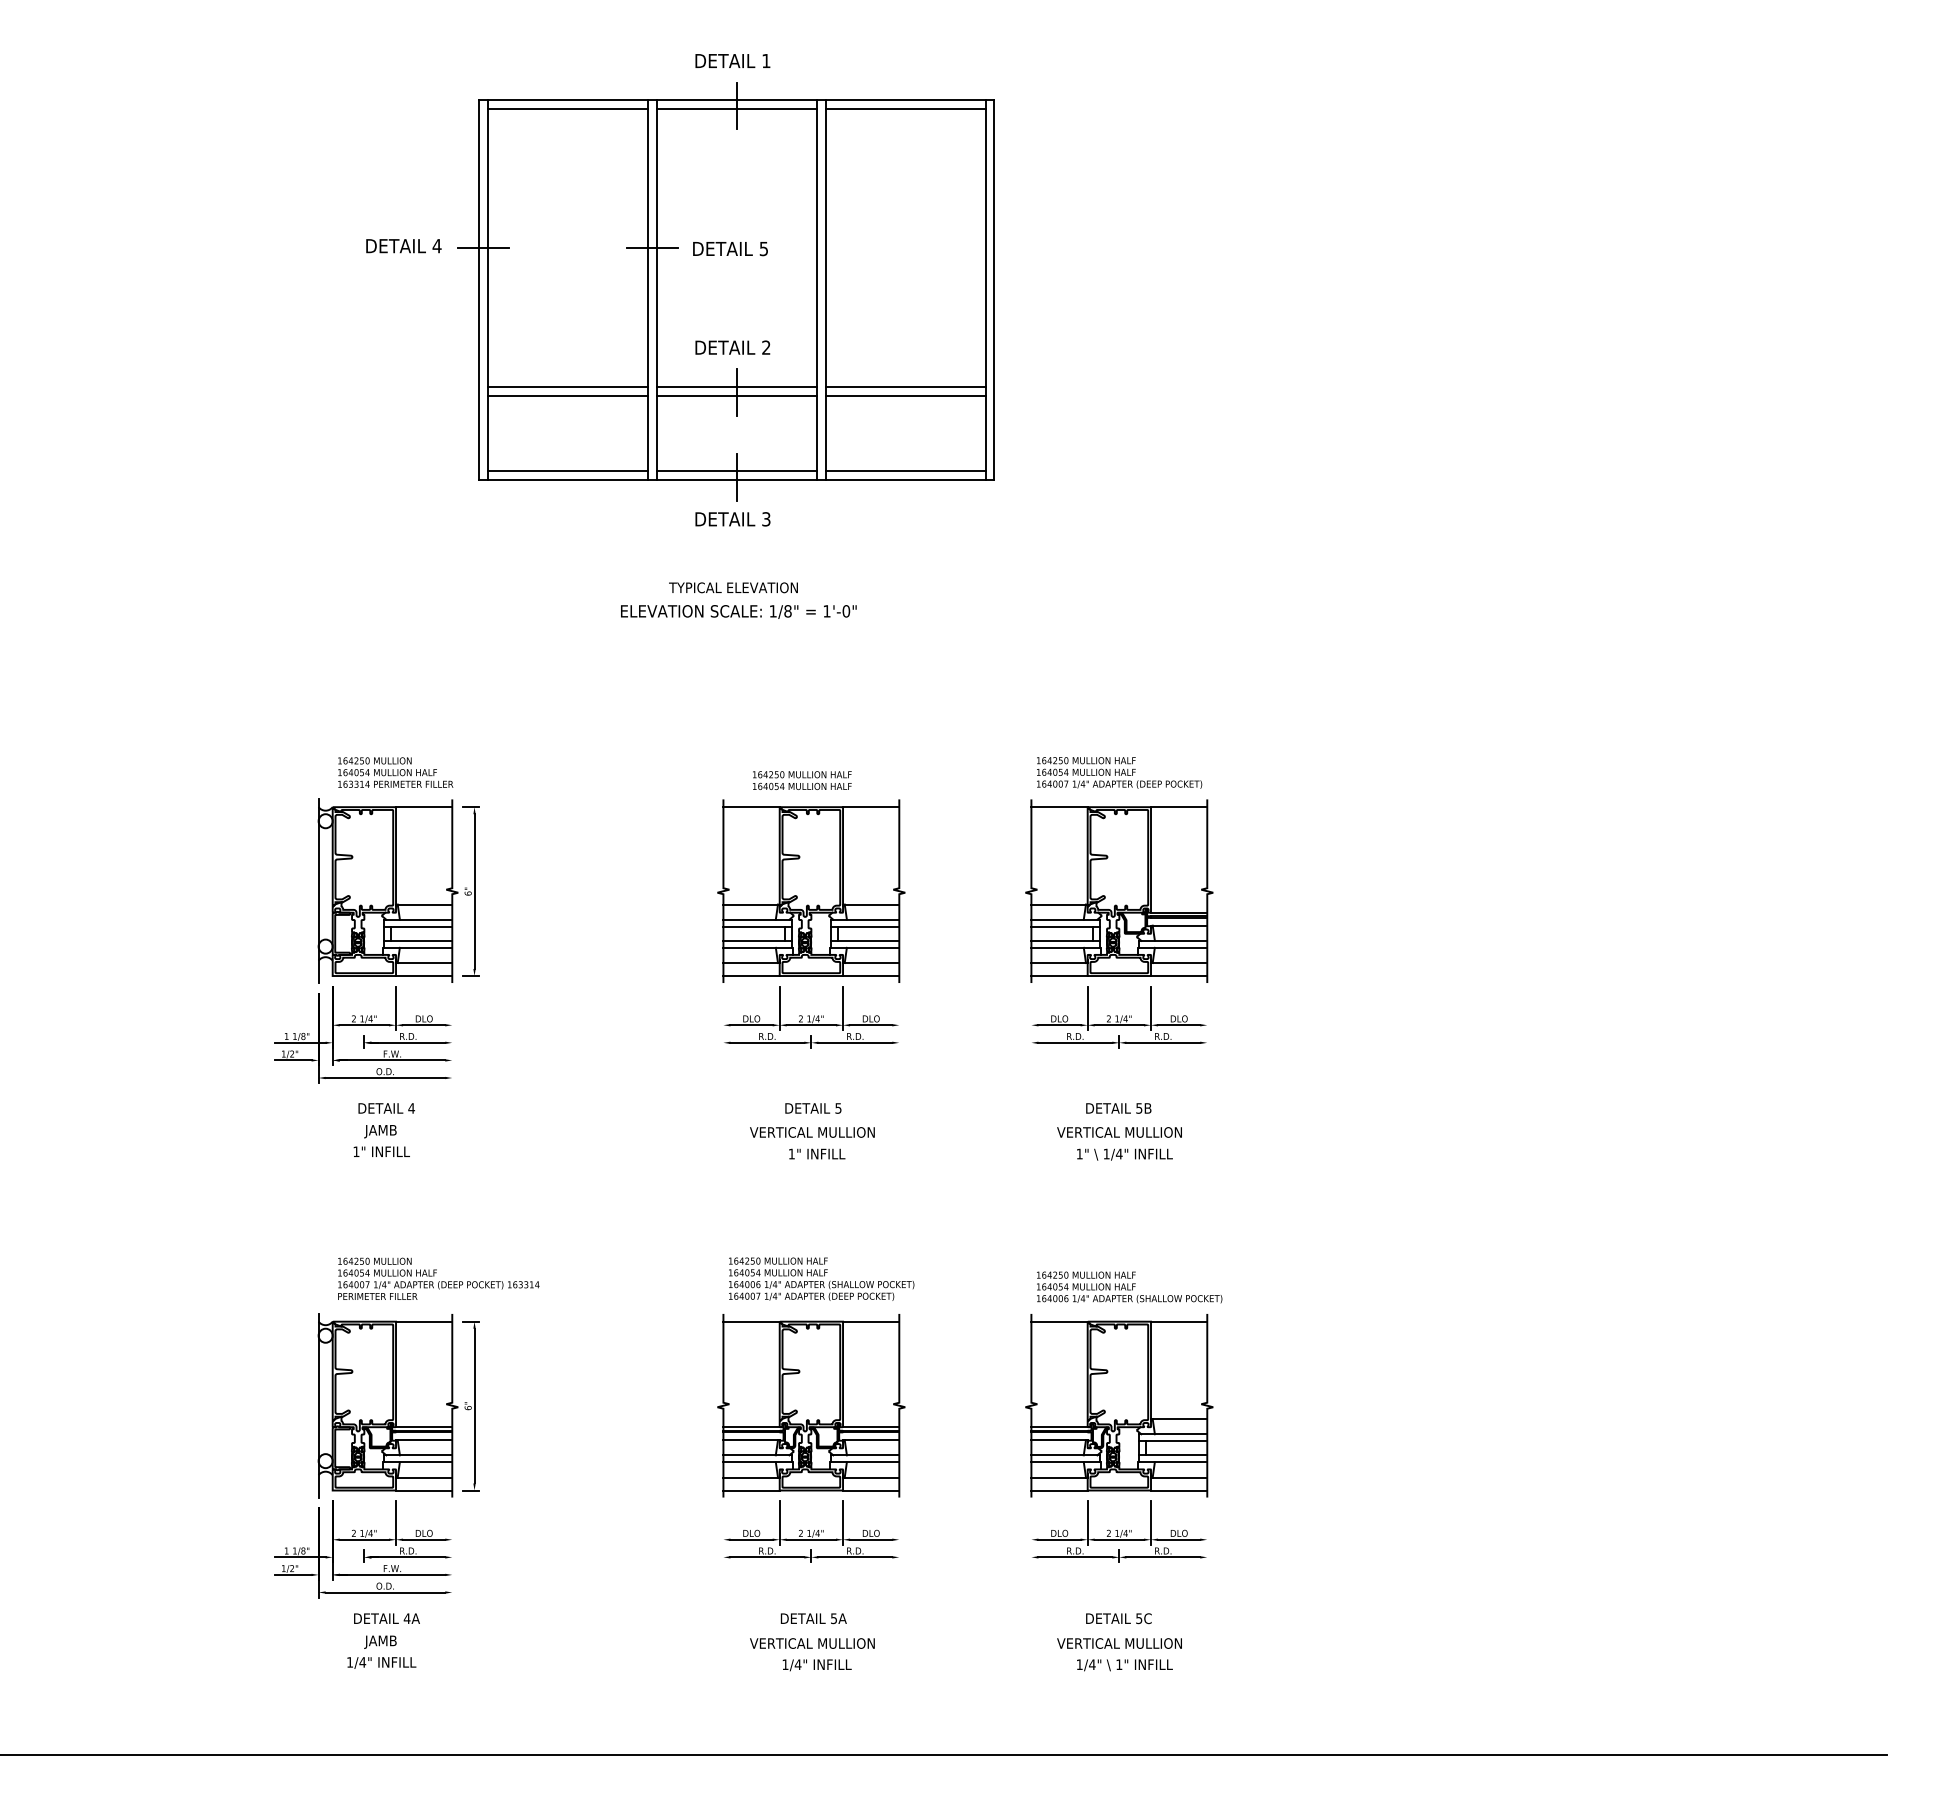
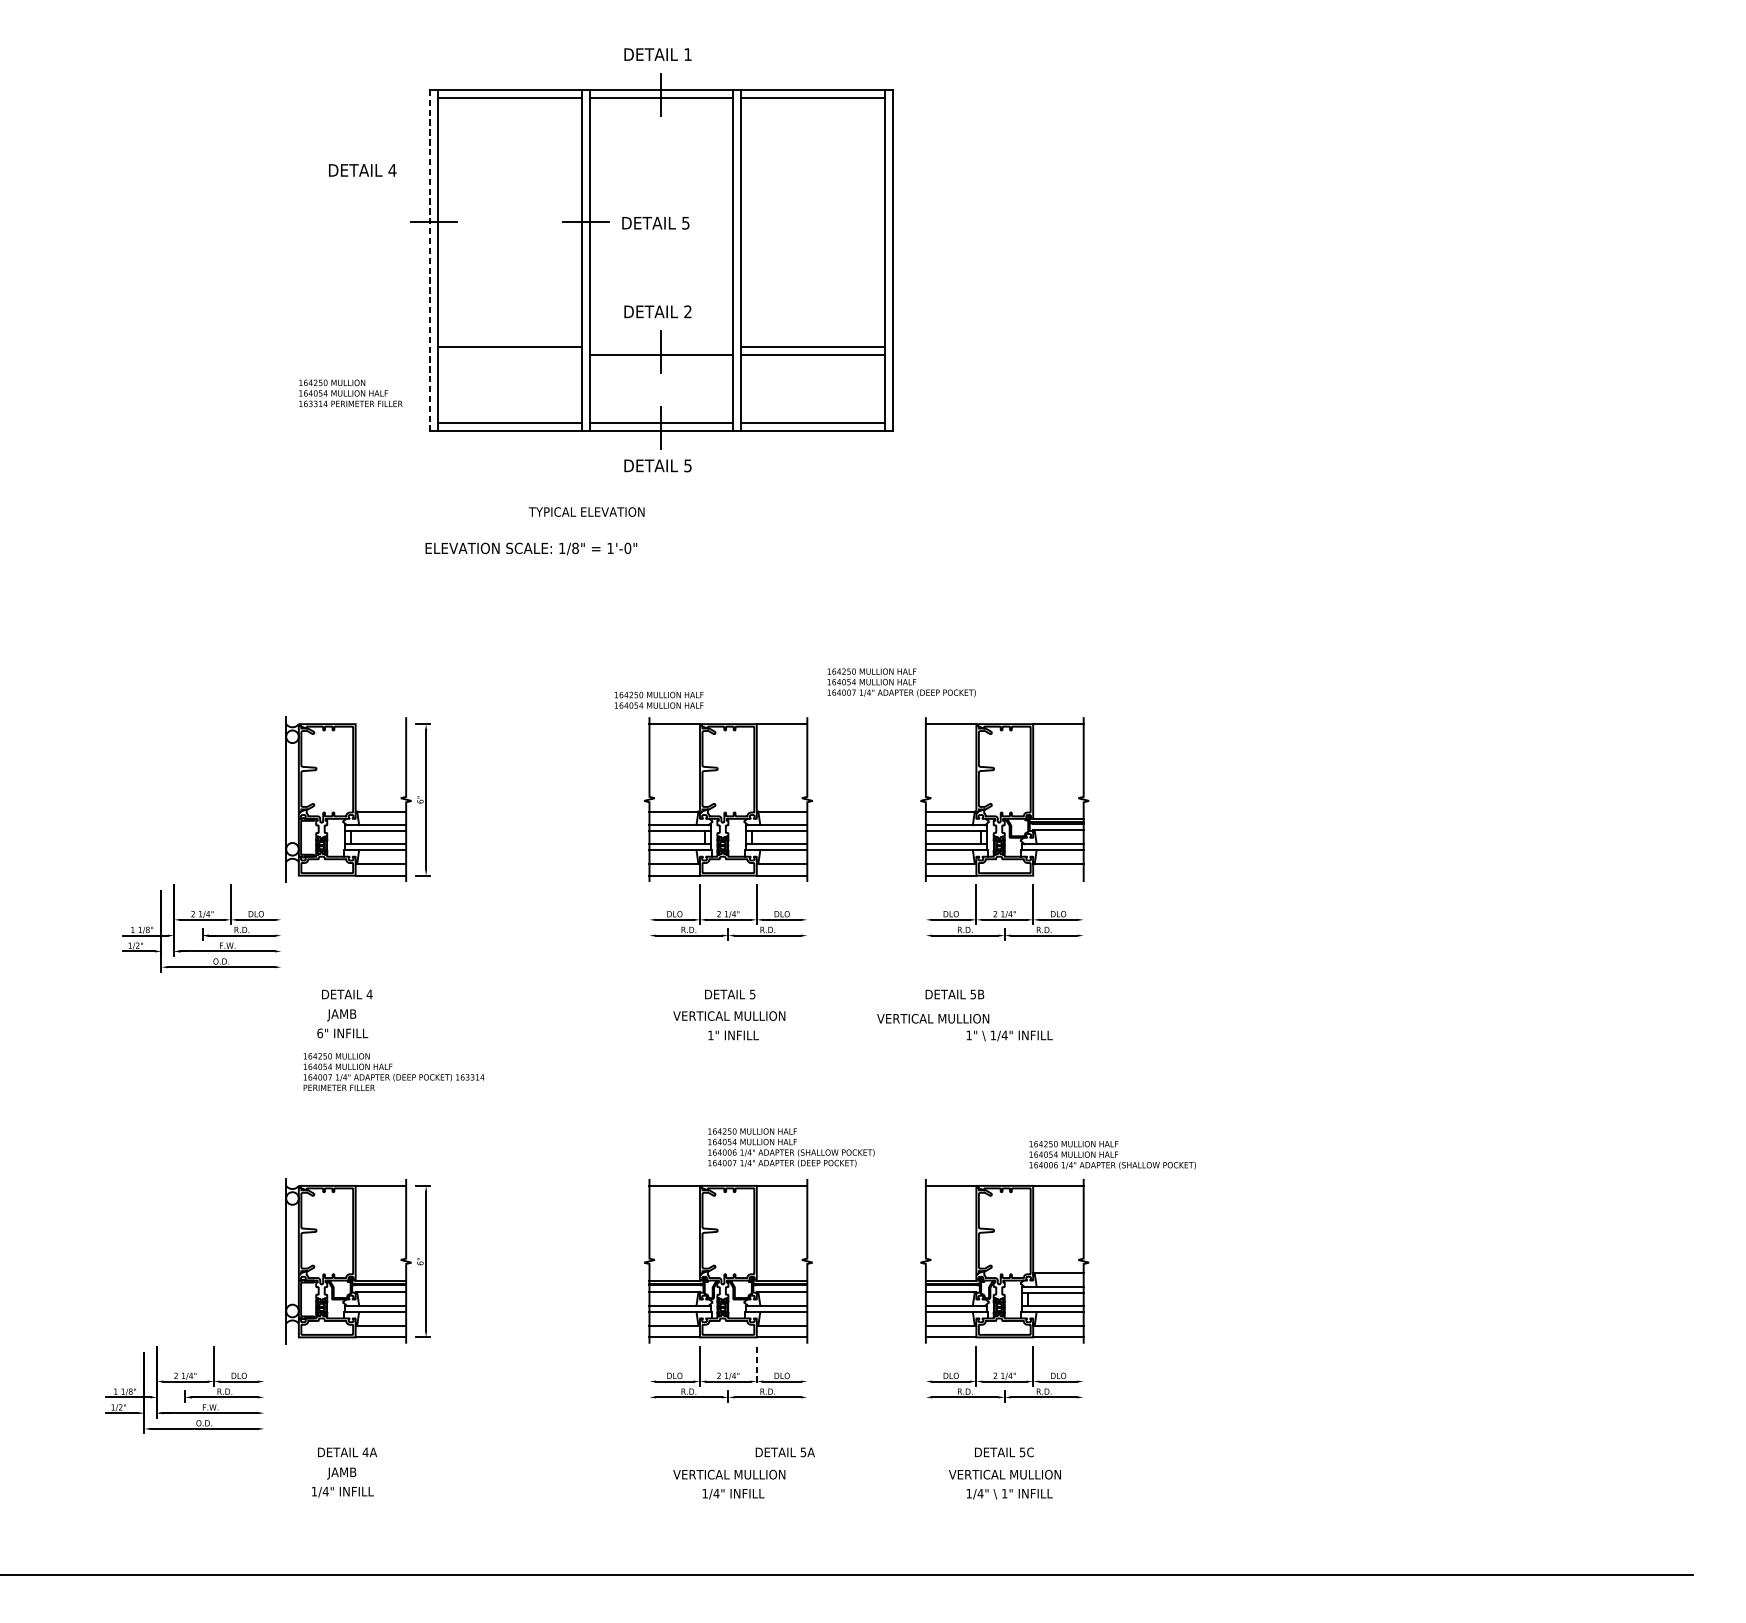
text: (403, 246) -> (362, 170), moved
line: (479, 290) -> (430, 260), solid -> dashed
line: (736, 387) -> (661, 347), removed
line: (567, 395) -> (509, 354), removed
text: (766, 518) -> (688, 465), 3 -> 5
text: (733, 587) -> (586, 511), moved
text: (738, 611) -> (531, 548), moved
text: (395, 772) -> (350, 393), moved
text: (1119, 772) -> (901, 682), moved
text: (802, 780) -> (659, 700), moved
line: (424, 807) -> (381, 724), removed
line: (1178, 976) -> (1057, 876), removed
part: (362, 1034) -> (200, 928), moved
text: (1118, 1108) -> (954, 994), moved
text: (1119, 1132) -> (933, 1018), moved
text: (356, 1151) -> (320, 1033), 1" -> 6"
text: (438, 1278) -> (393, 1071), moved
text: (821, 1278) -> (791, 1147), moved
text: (1129, 1287) -> (1112, 1155), moved
line: (843, 1522) -> (757, 1366), solid -> dashed
part: (362, 1549) -> (183, 1390), moved
text: (813, 1618) -> (785, 1452), moved

